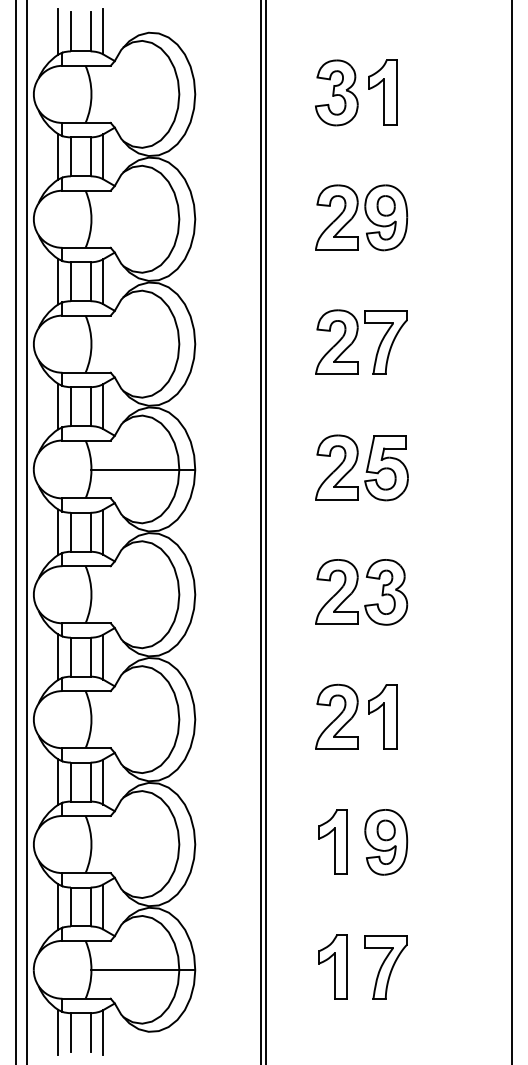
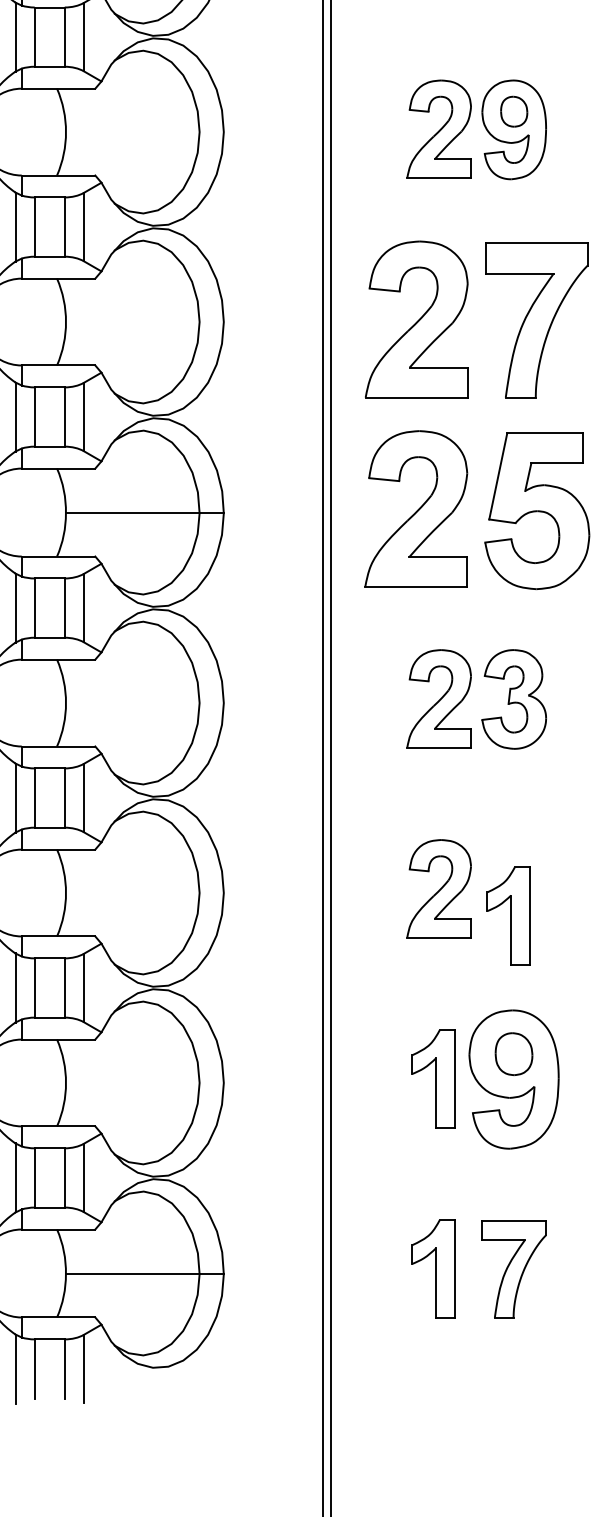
part: (361, 341) -> (476, 317), size x1.6
part: (361, 467) -> (476, 509), size x1.6
part: (382, 716) -> (508, 915), moved
part: (386, 842) -> (514, 1079), size x1.4

